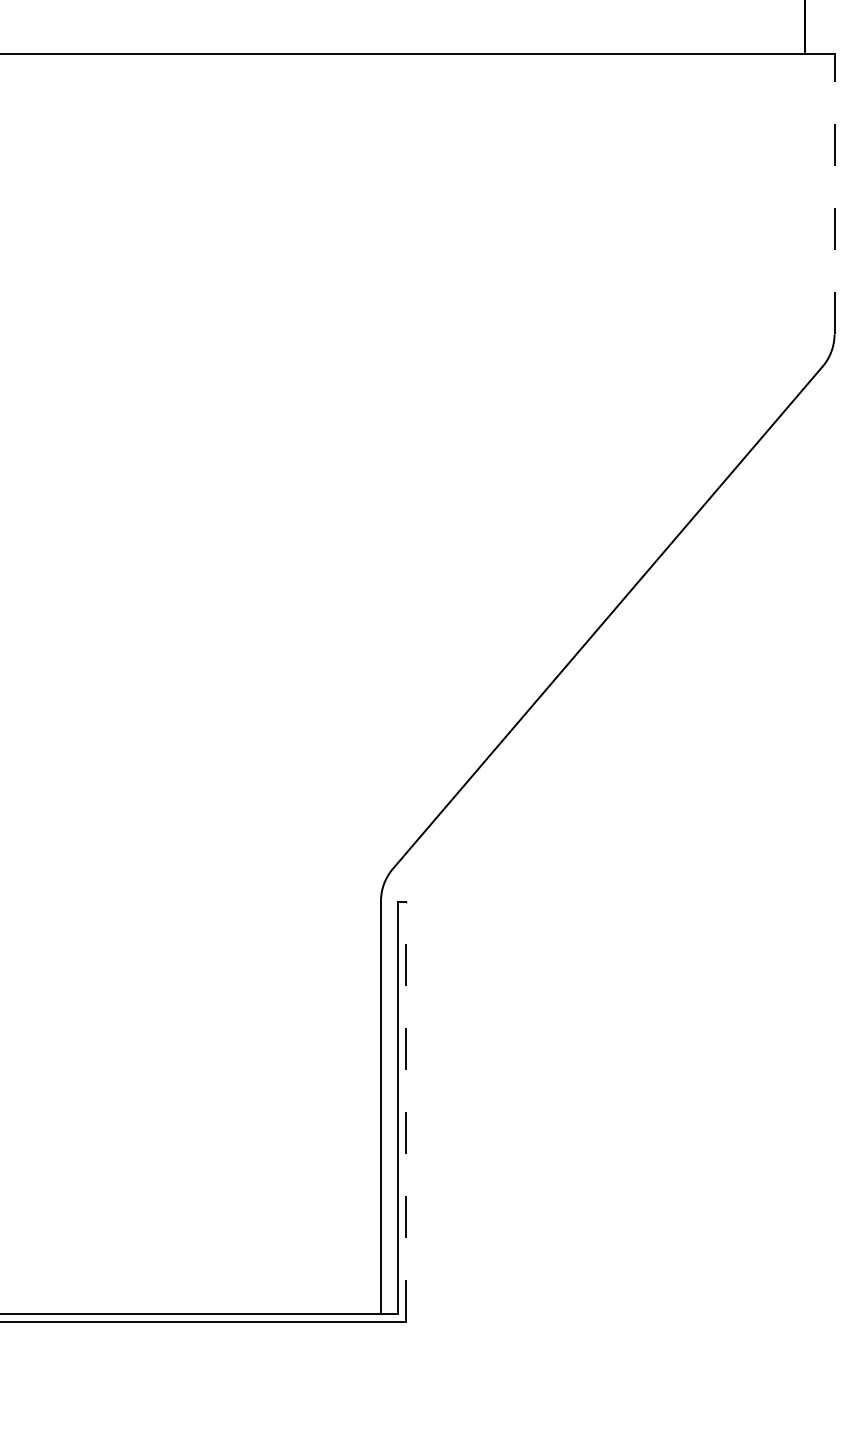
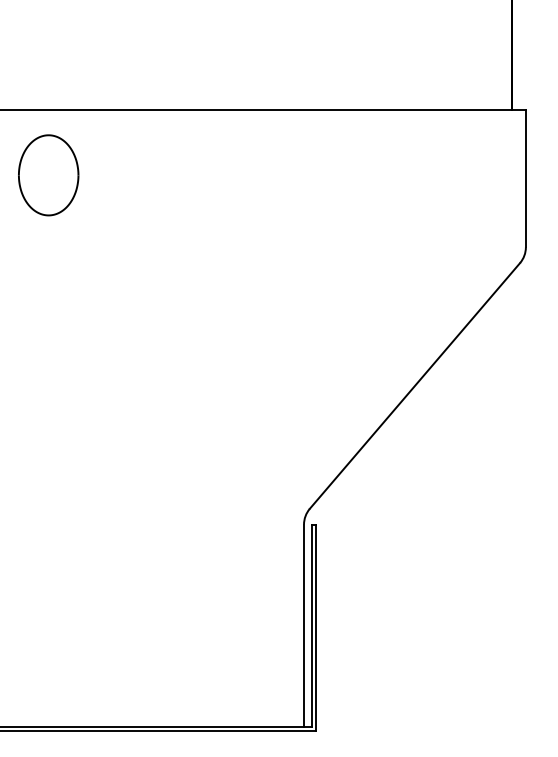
line: (833, 193) -> (525, 178), dashed -> solid
line: (406, 1111) -> (316, 627), dashed -> solid

